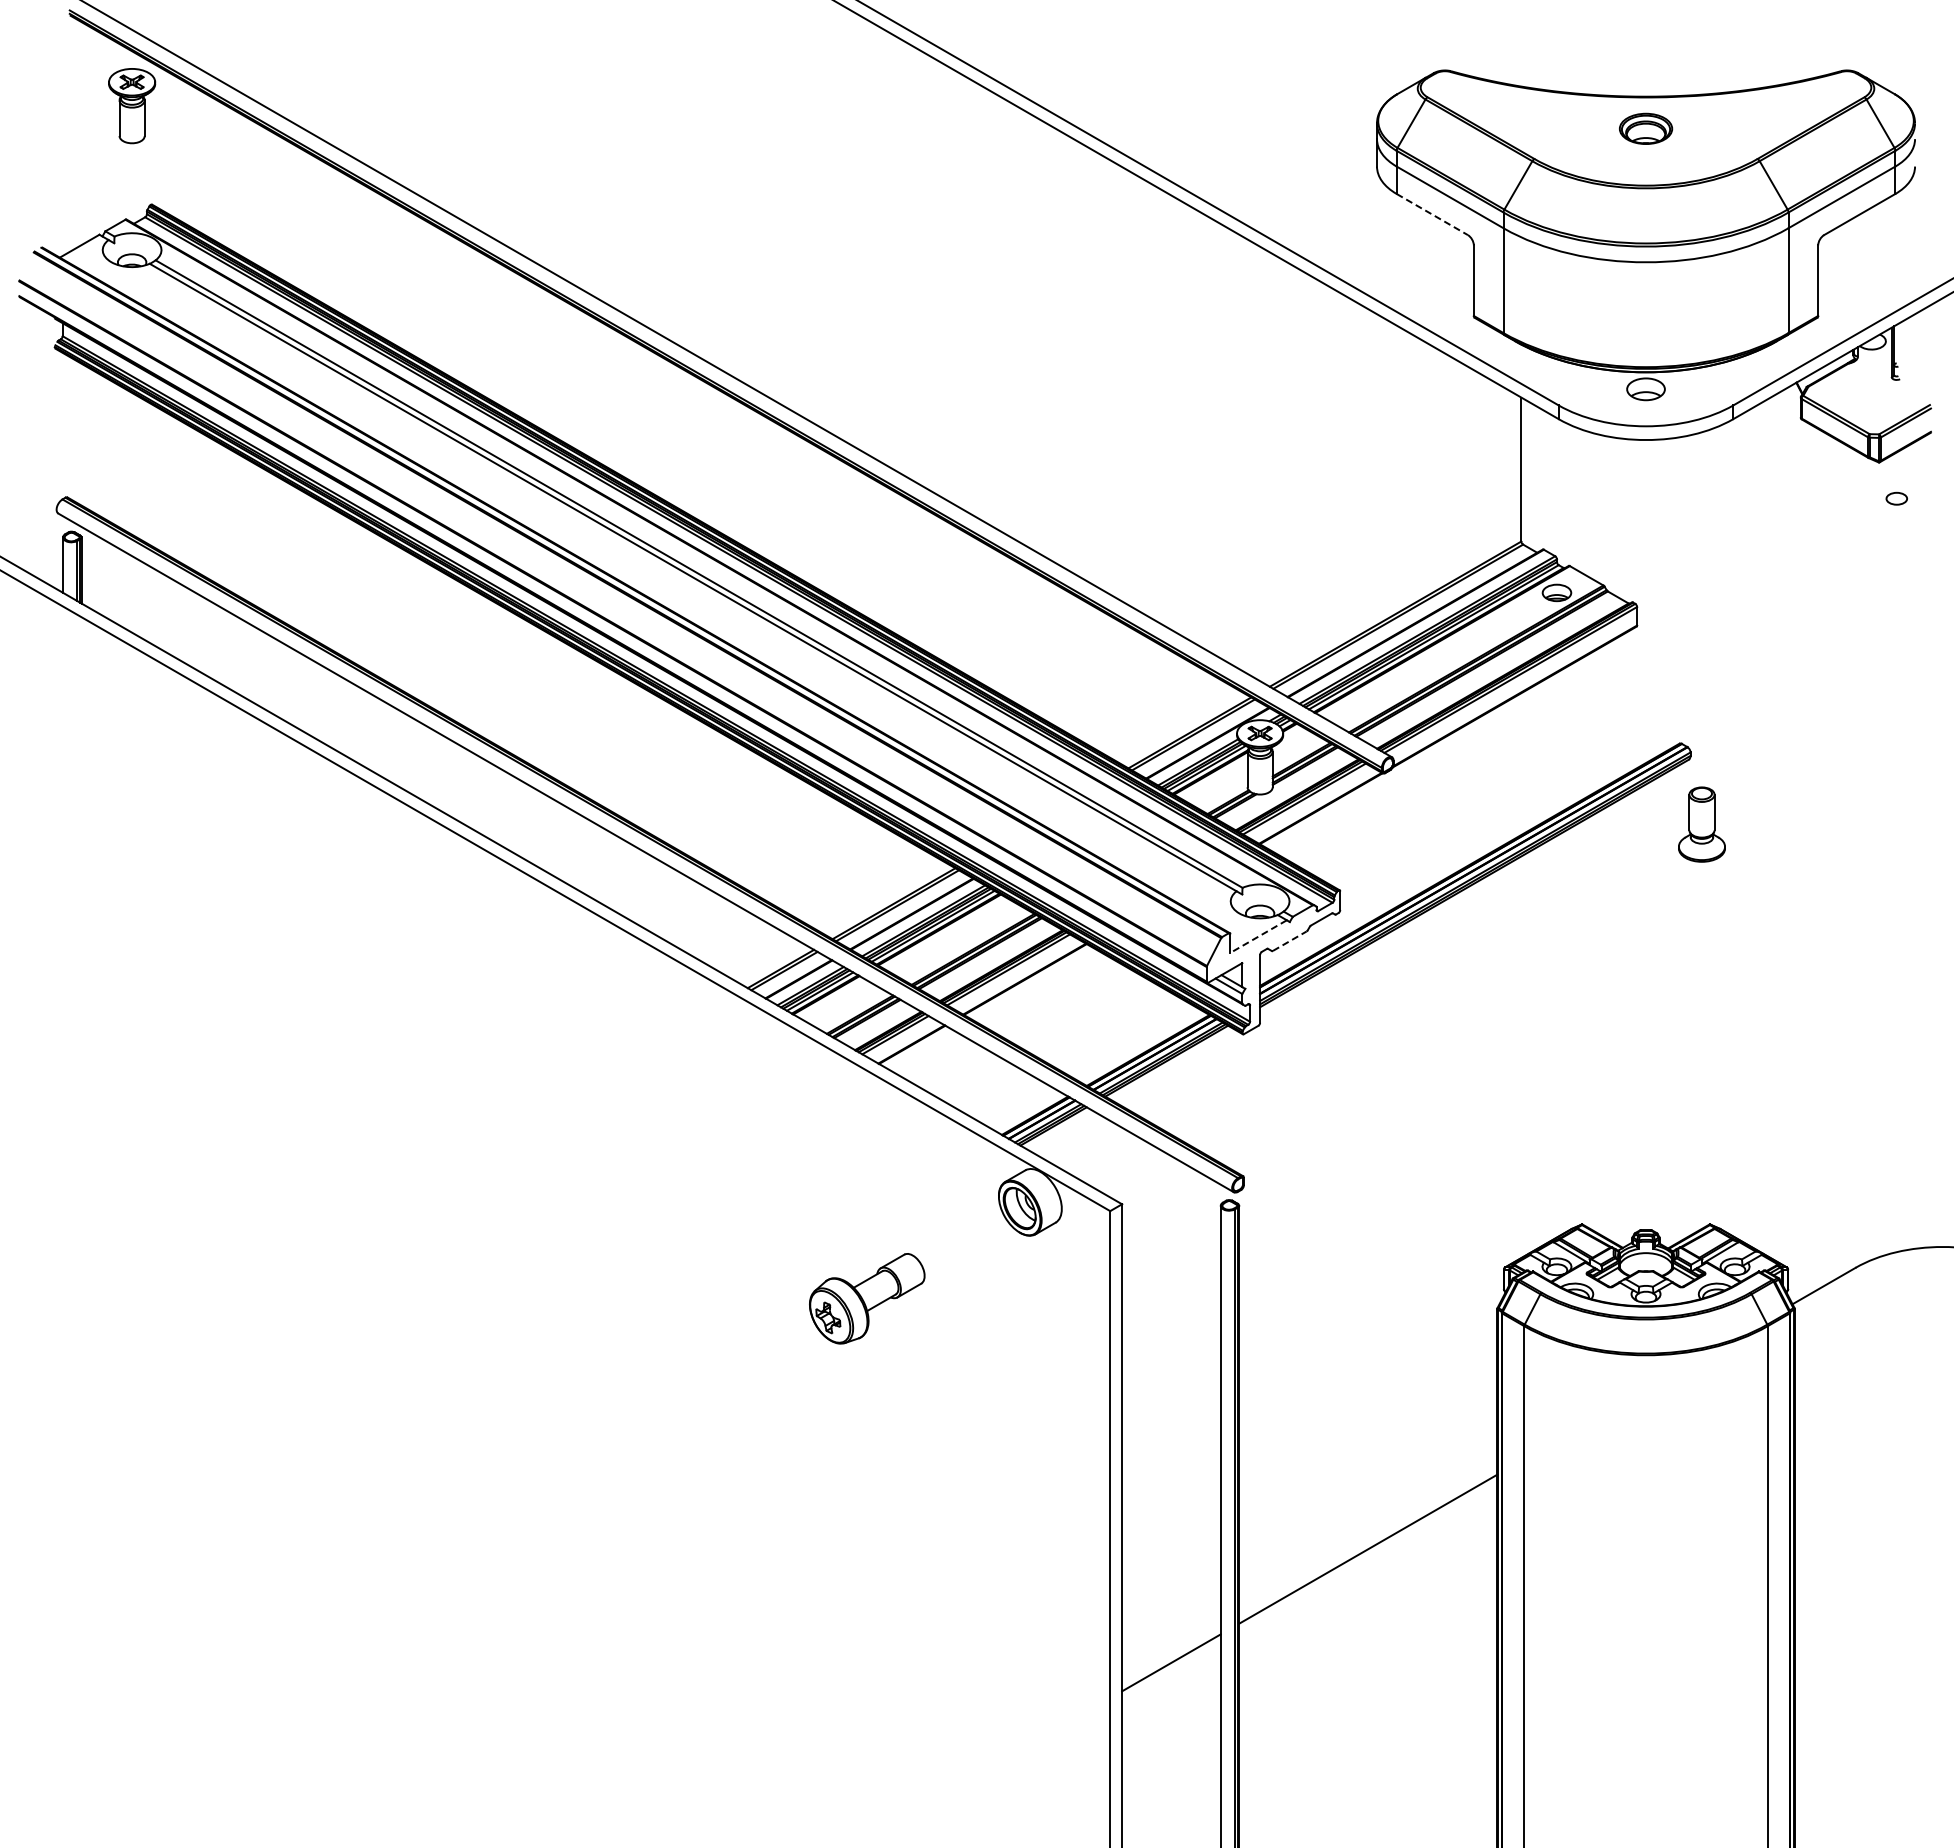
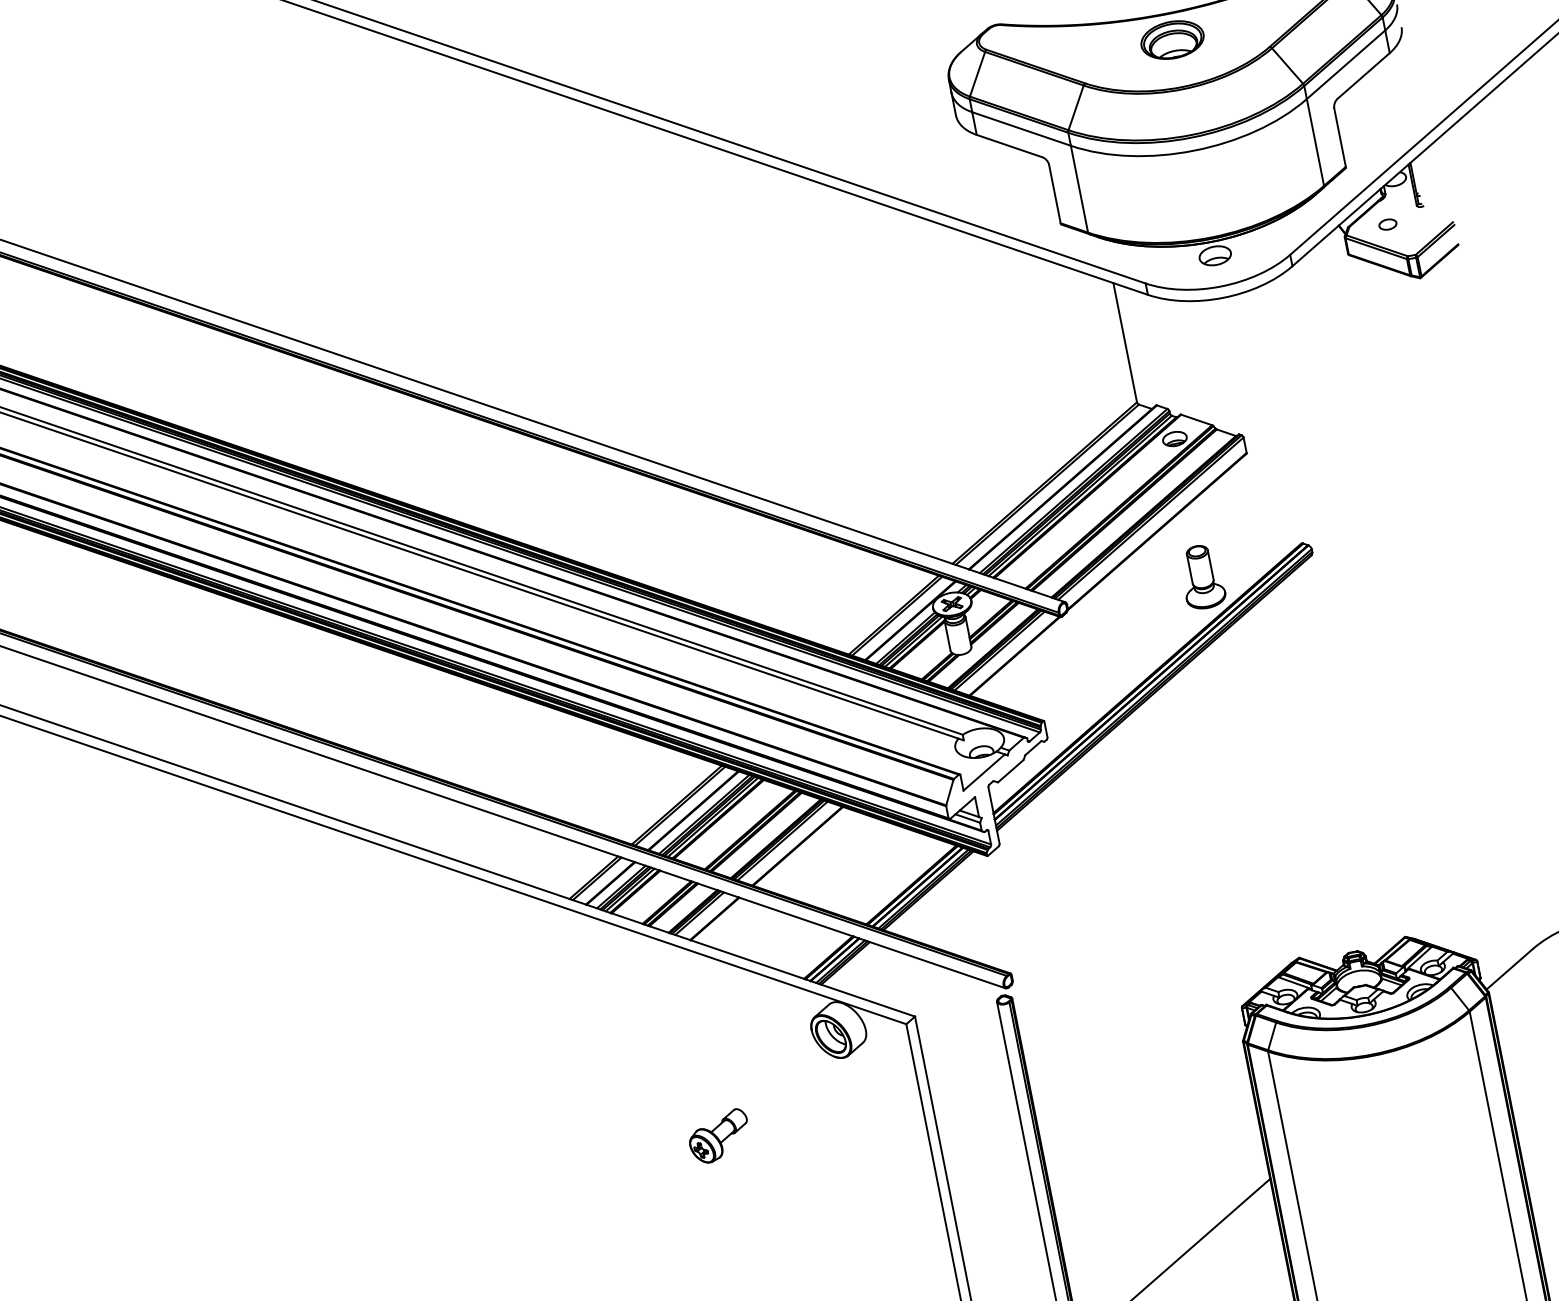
part: (1645, 128) -> (1172, 39), size x1.43
line: (1432, 214) -> (1009, 146), dashed -> solid
part: (1896, 498) -> (1387, 224), moved
part: (1701, 824) -> (1201, 577), moved
line: (1258, 936) -> (984, 772), dashed -> solid
line: (1290, 940) -> (1011, 770), dashed -> solid
part: (866, 1298) -> (718, 1136), size x0.62

